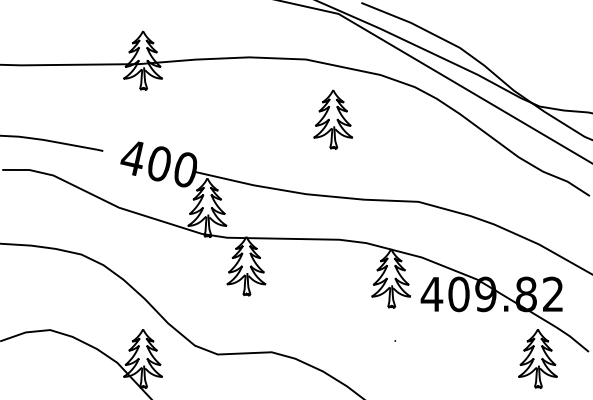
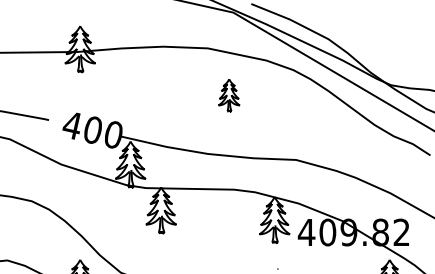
part: (332, 119) -> (228, 95), size x0.7

